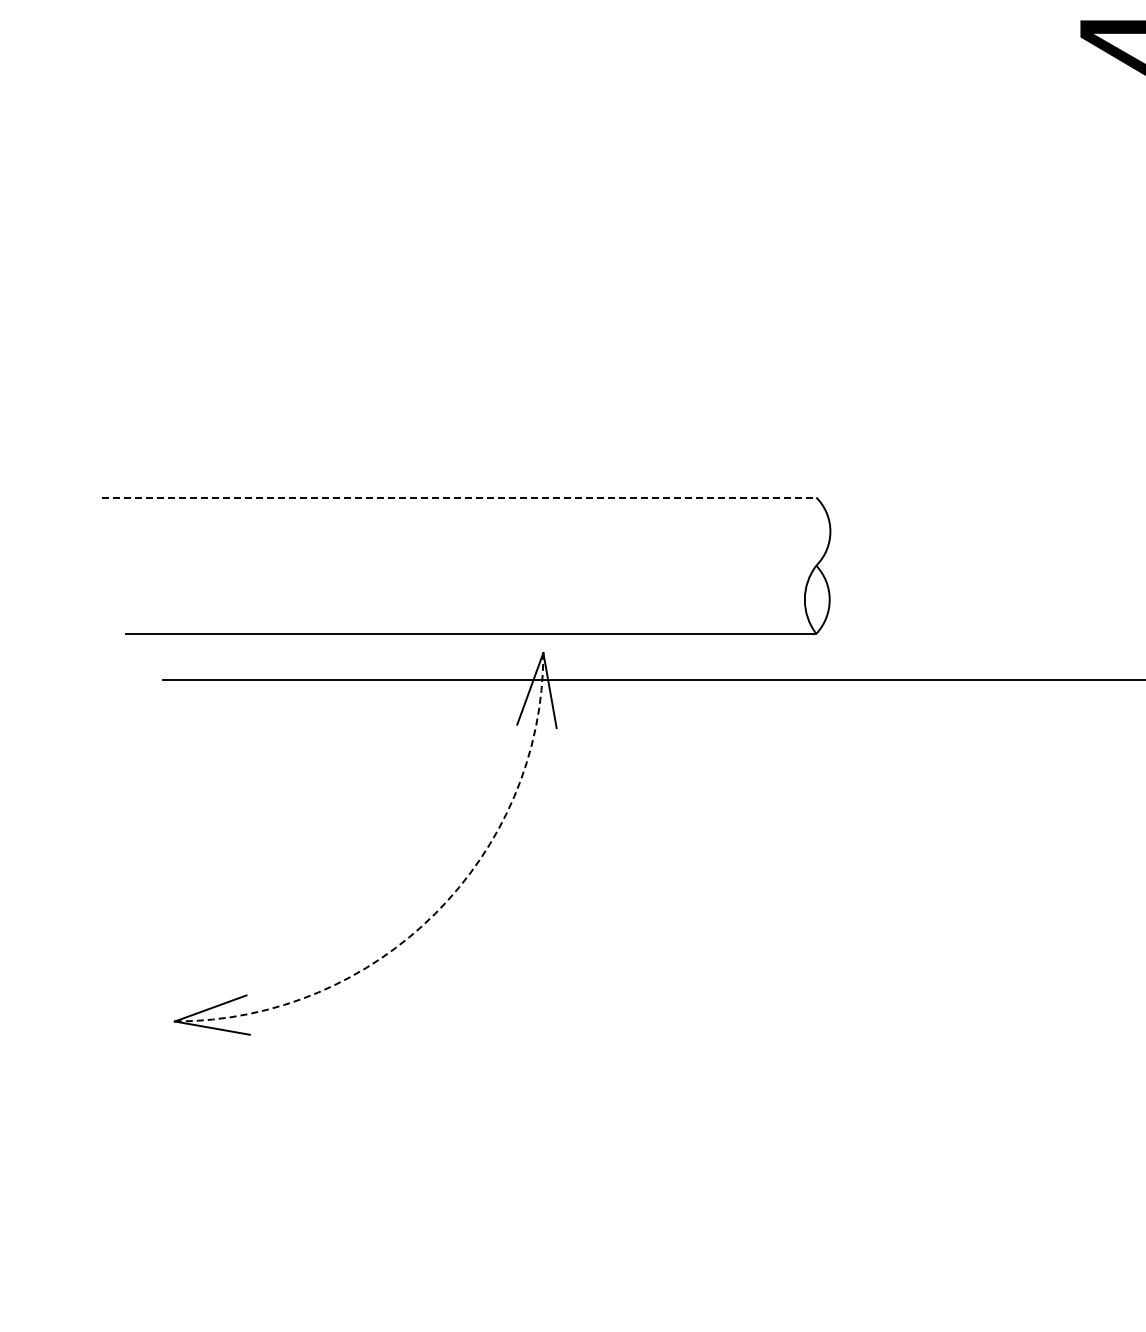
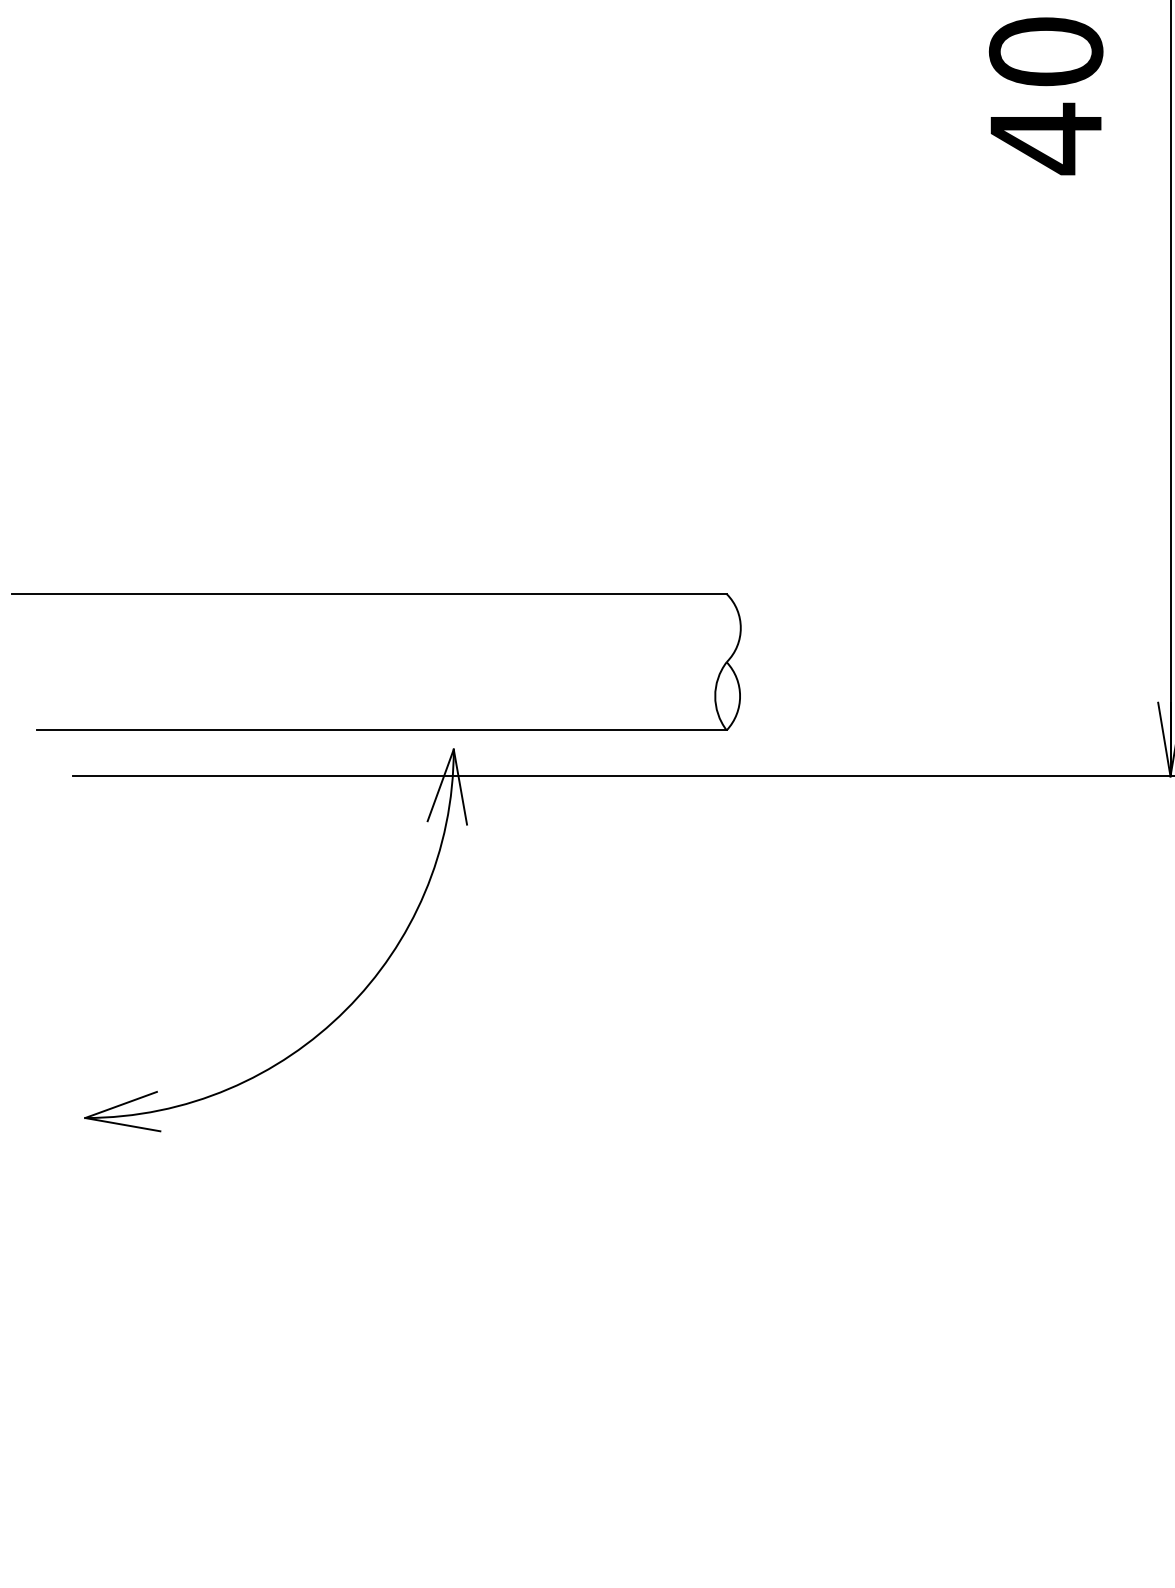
line: (459, 497) -> (369, 594), dashed -> solid
arc: (435, 913) -> (345, 1010), dashed -> solid

